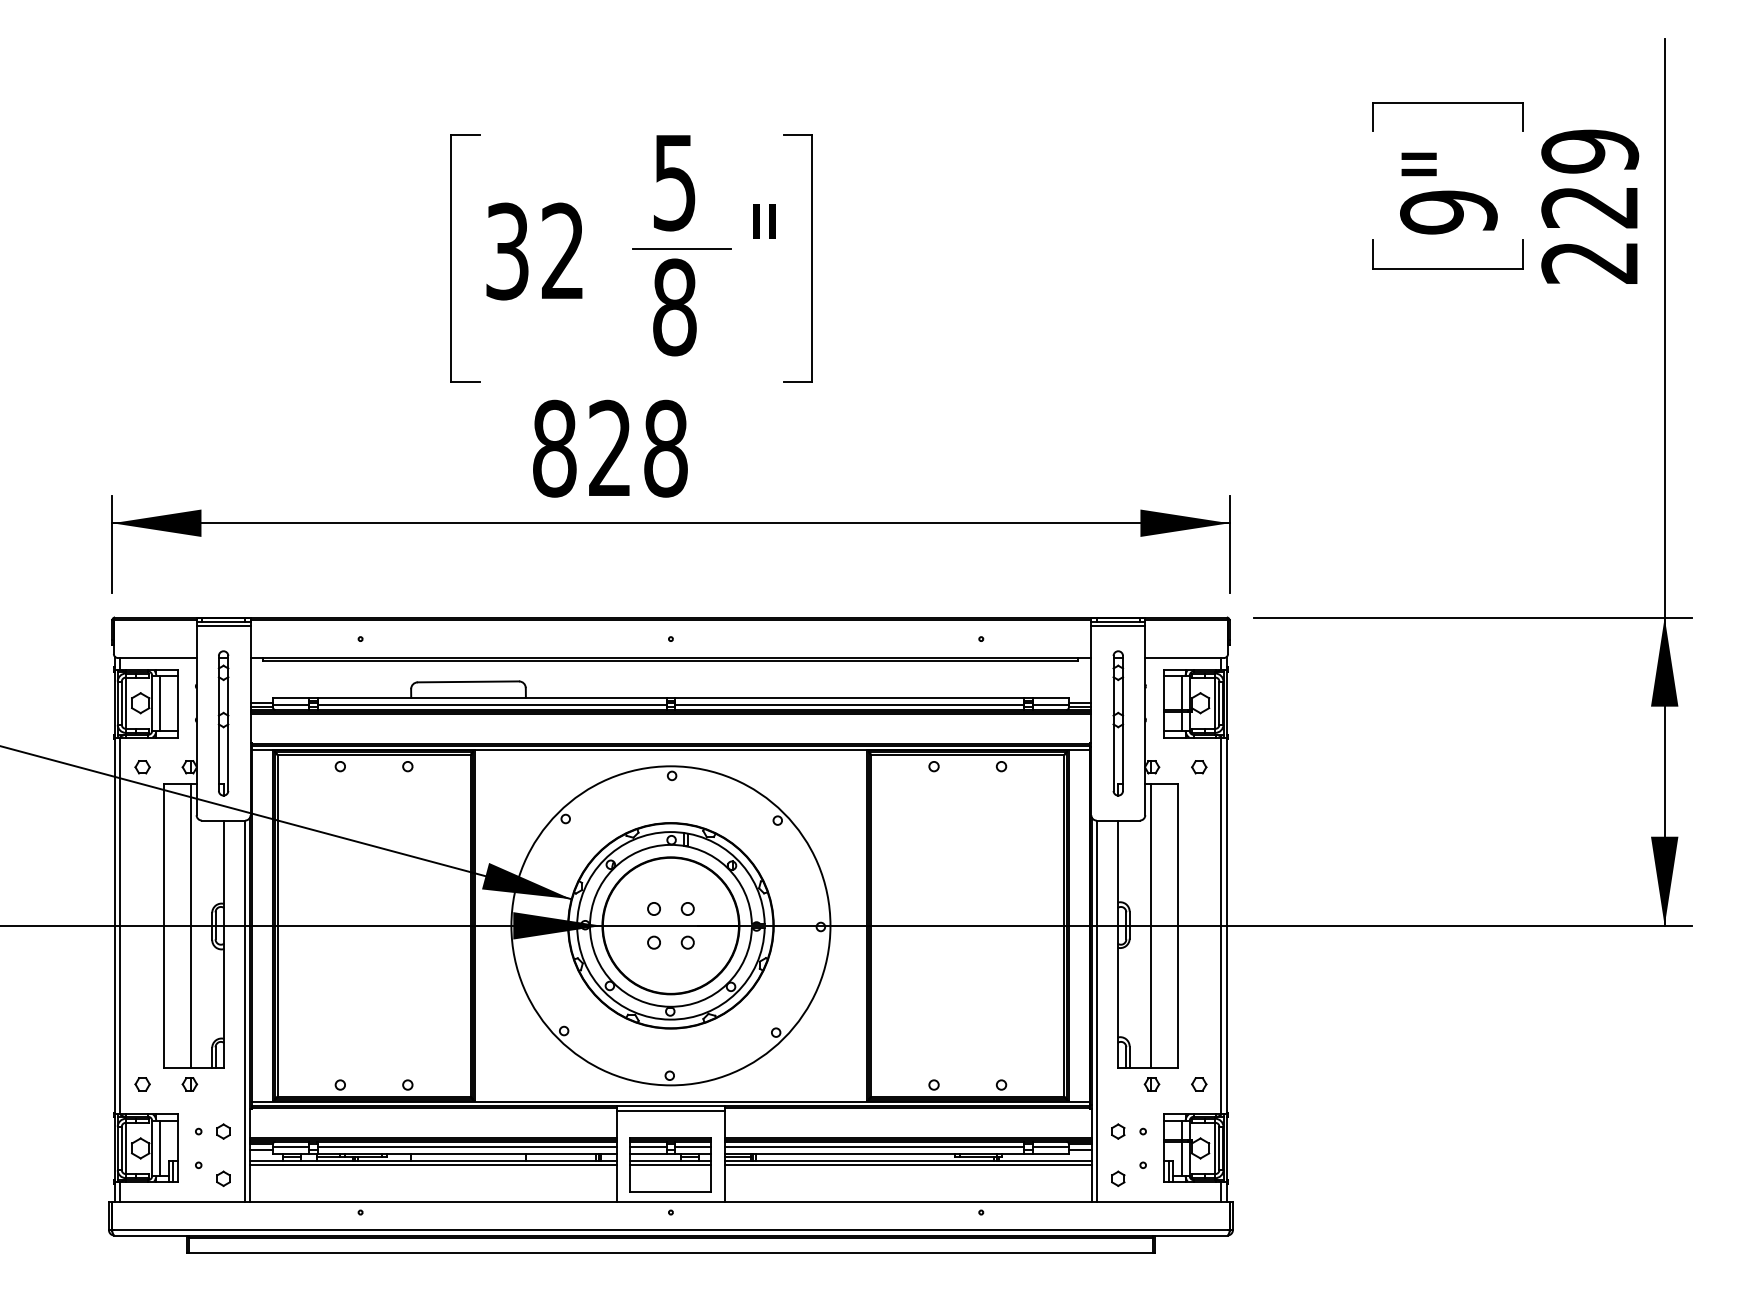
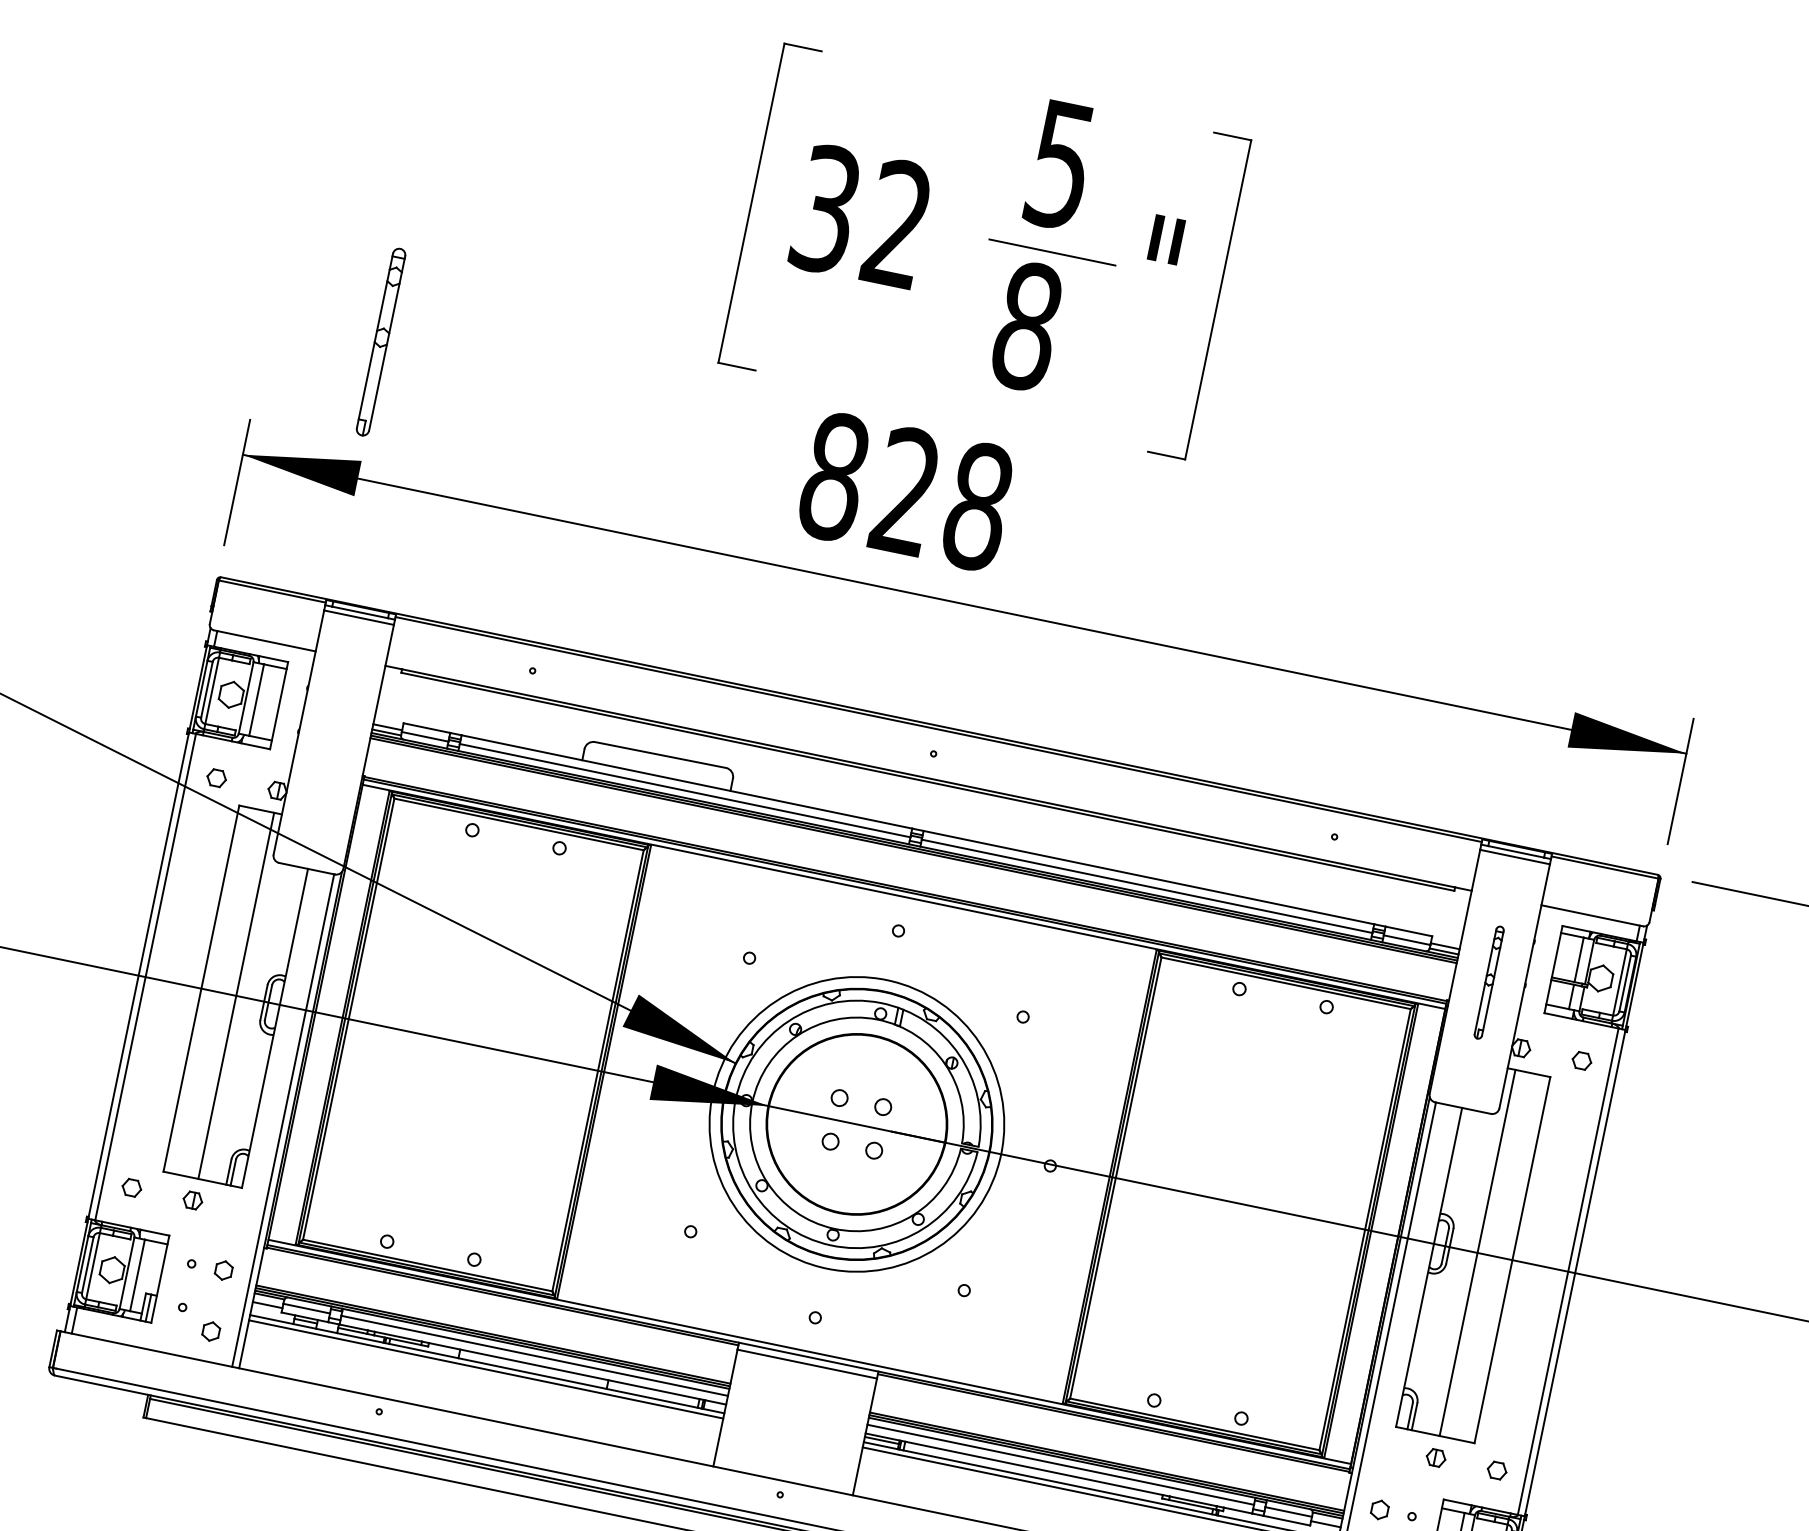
part: (223, 723) -> (380, 342), moved
part: (1118, 723) -> (1489, 982), size x0.6
circle: (670, 925) -> (856, 1123), size x0.7
part: (670, 1164) -> (792, 1432), removed

